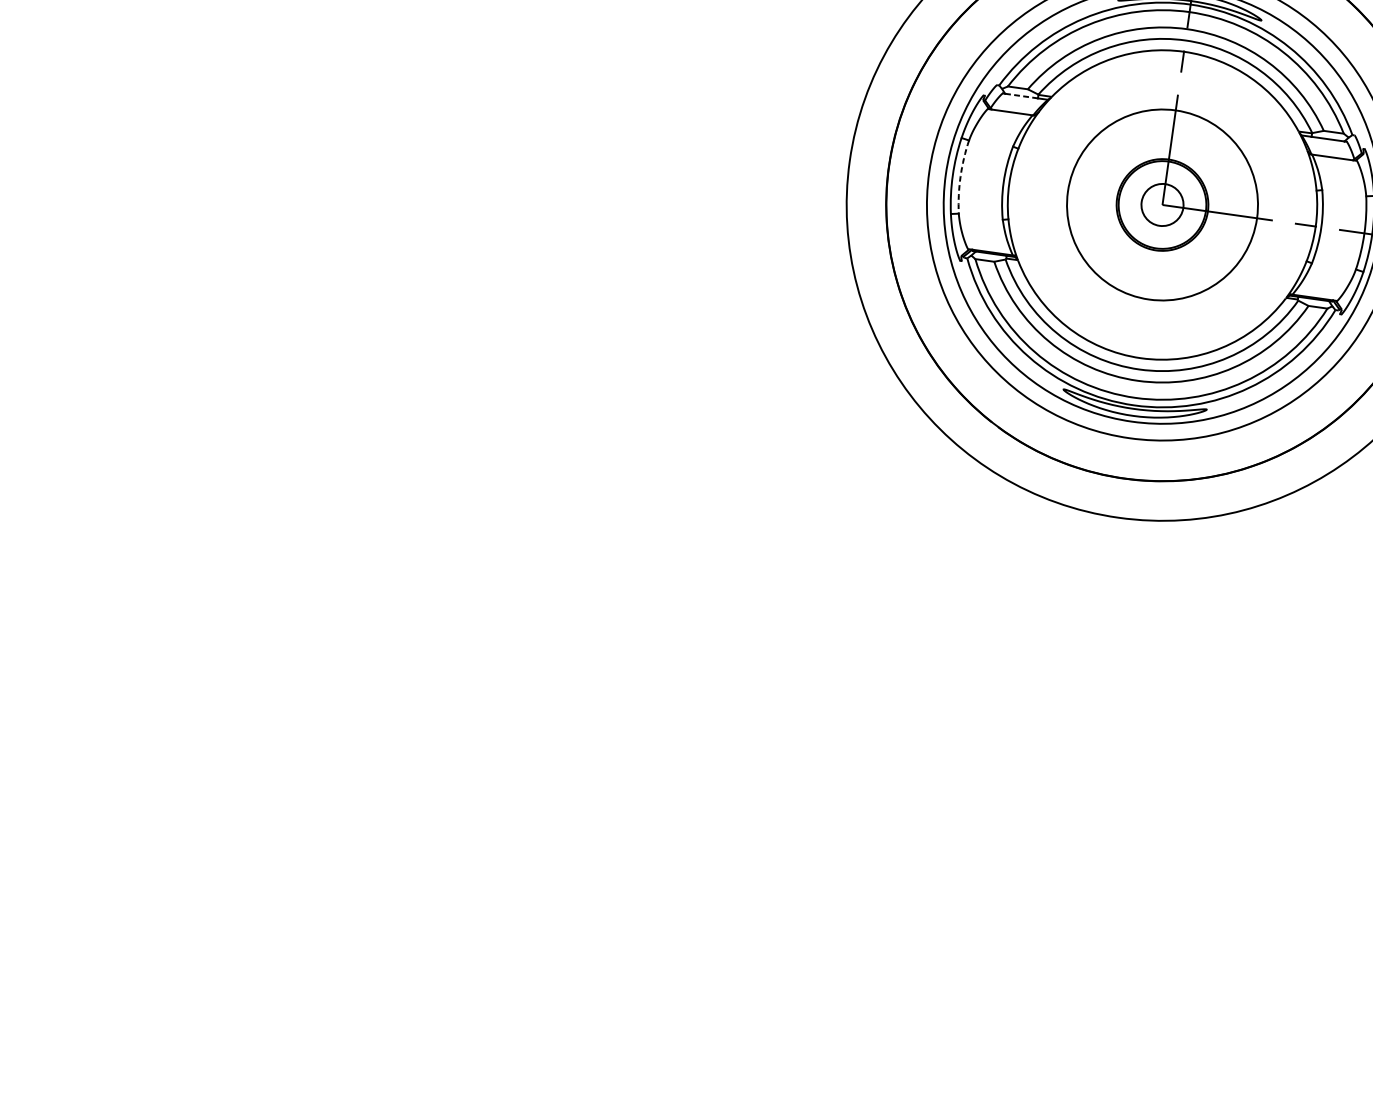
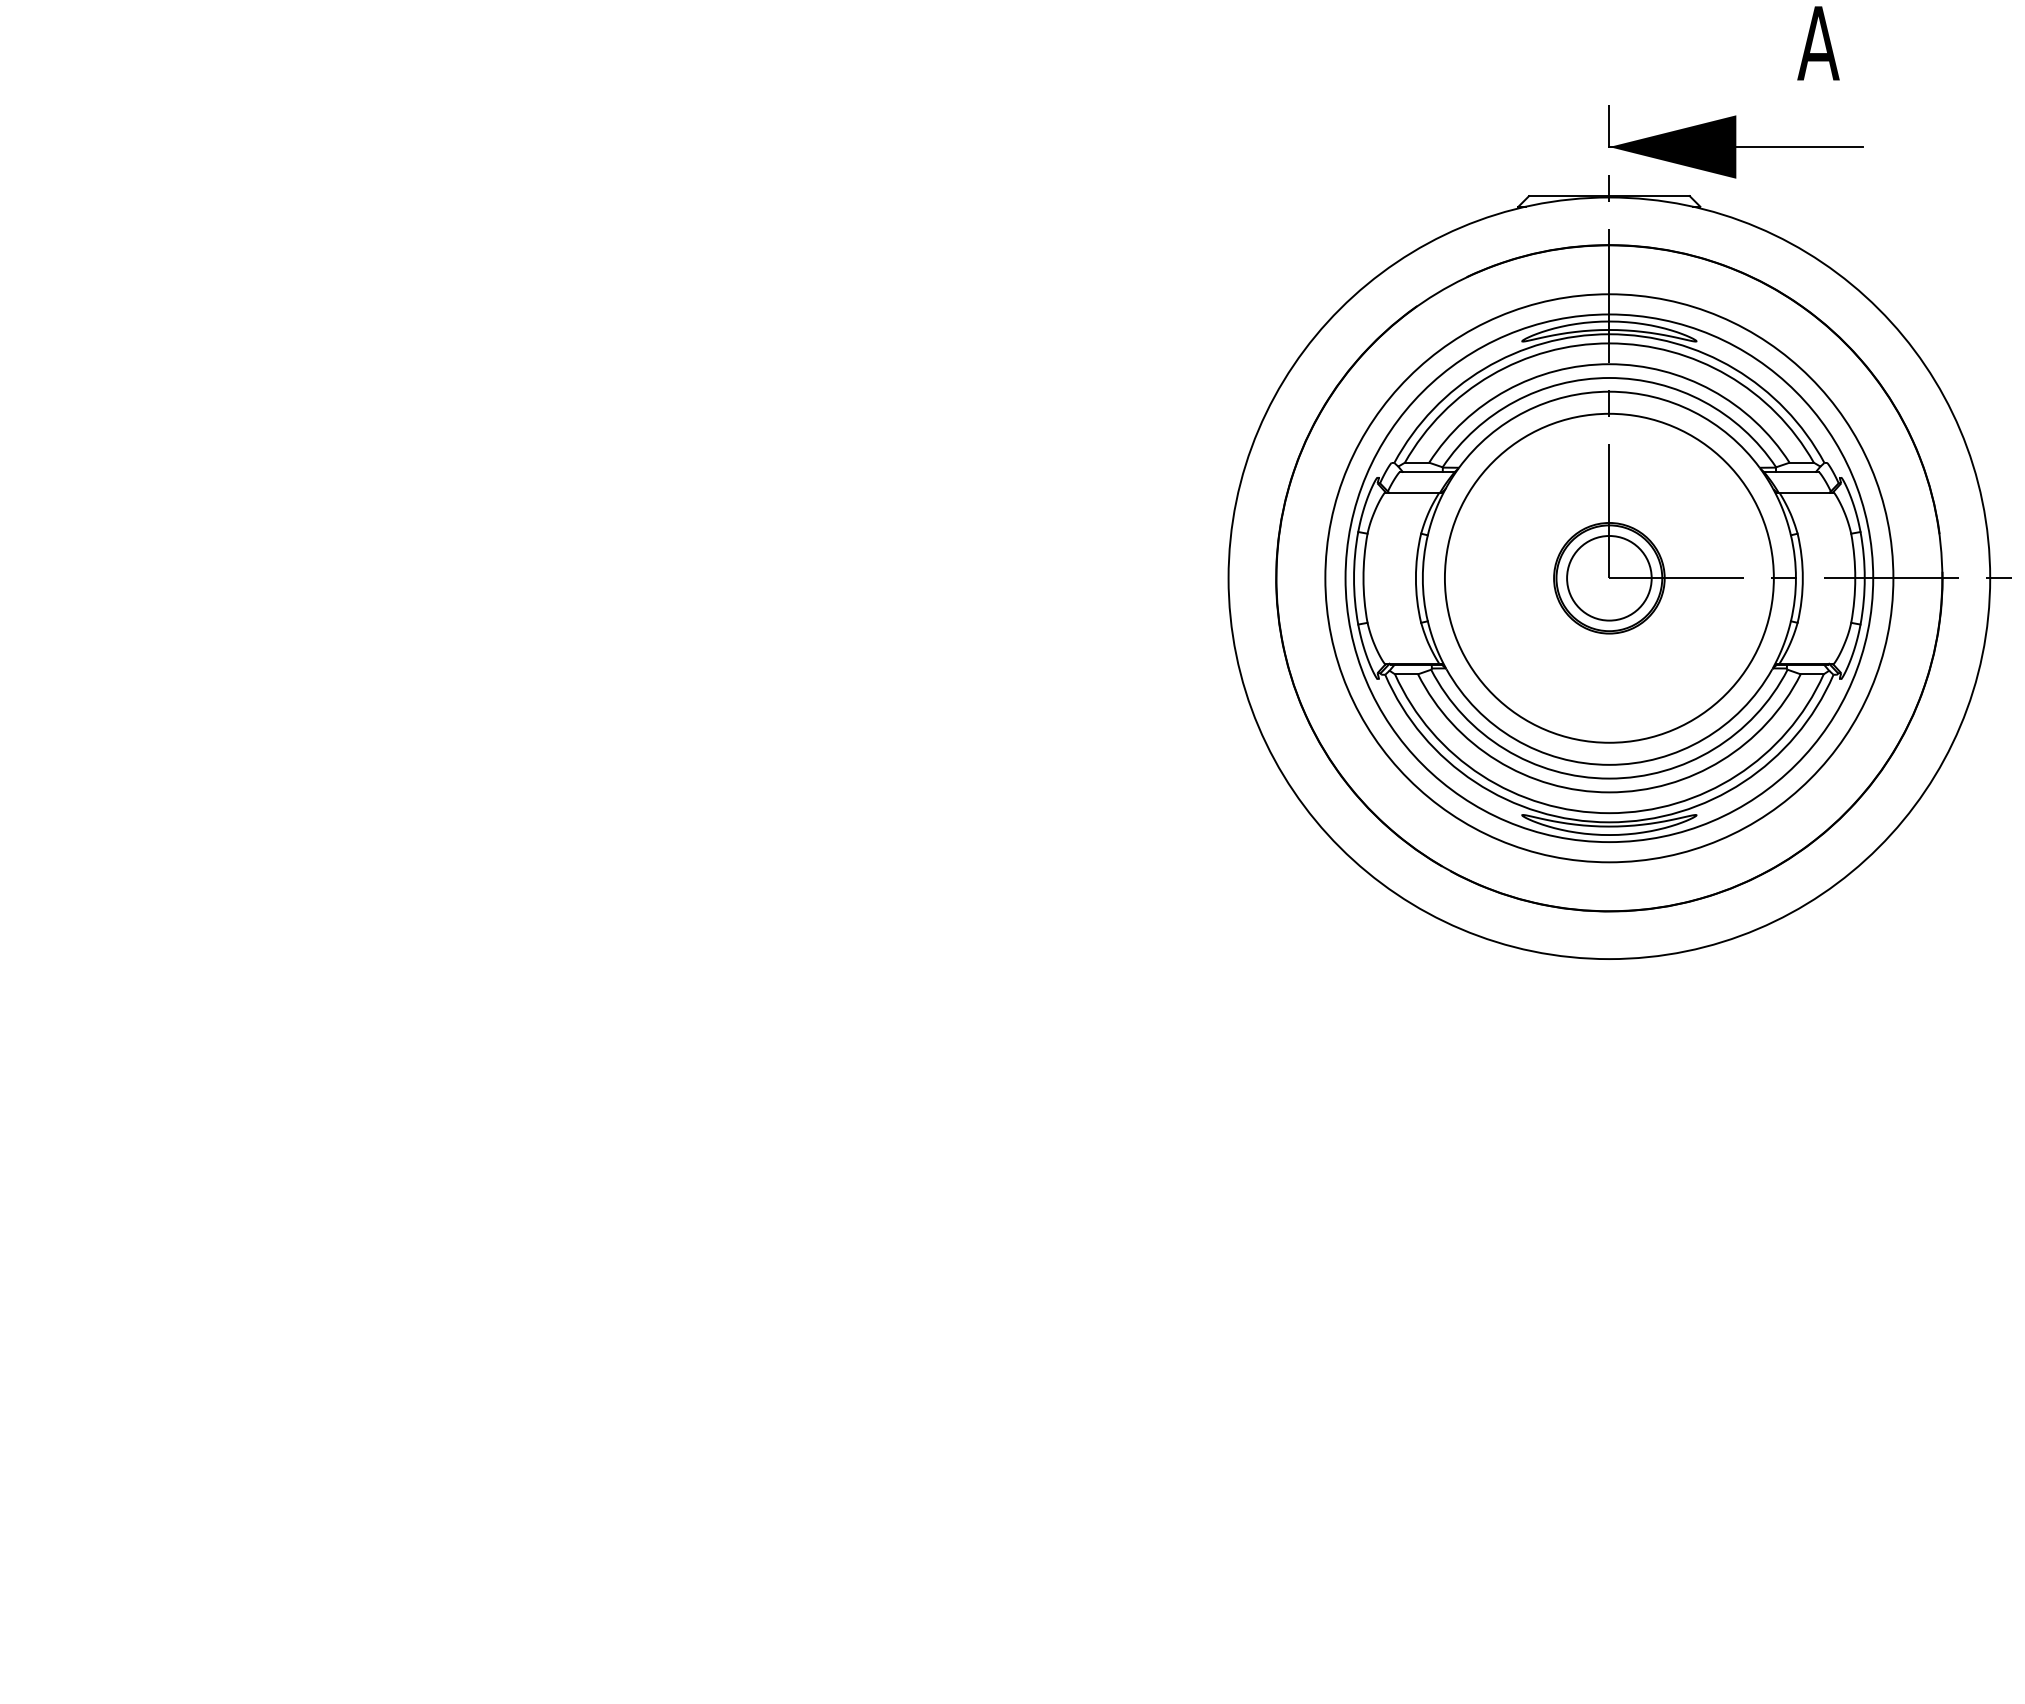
line: (1021, 95) -> (1422, 471), dashed -> solid
arc: (960, 176) -> (1363, 578), dashed -> solid
circle: (1161, 204) -> (1608, 577), size x1.43
circle: (1162, 204) -> (1609, 577), size x1.67

